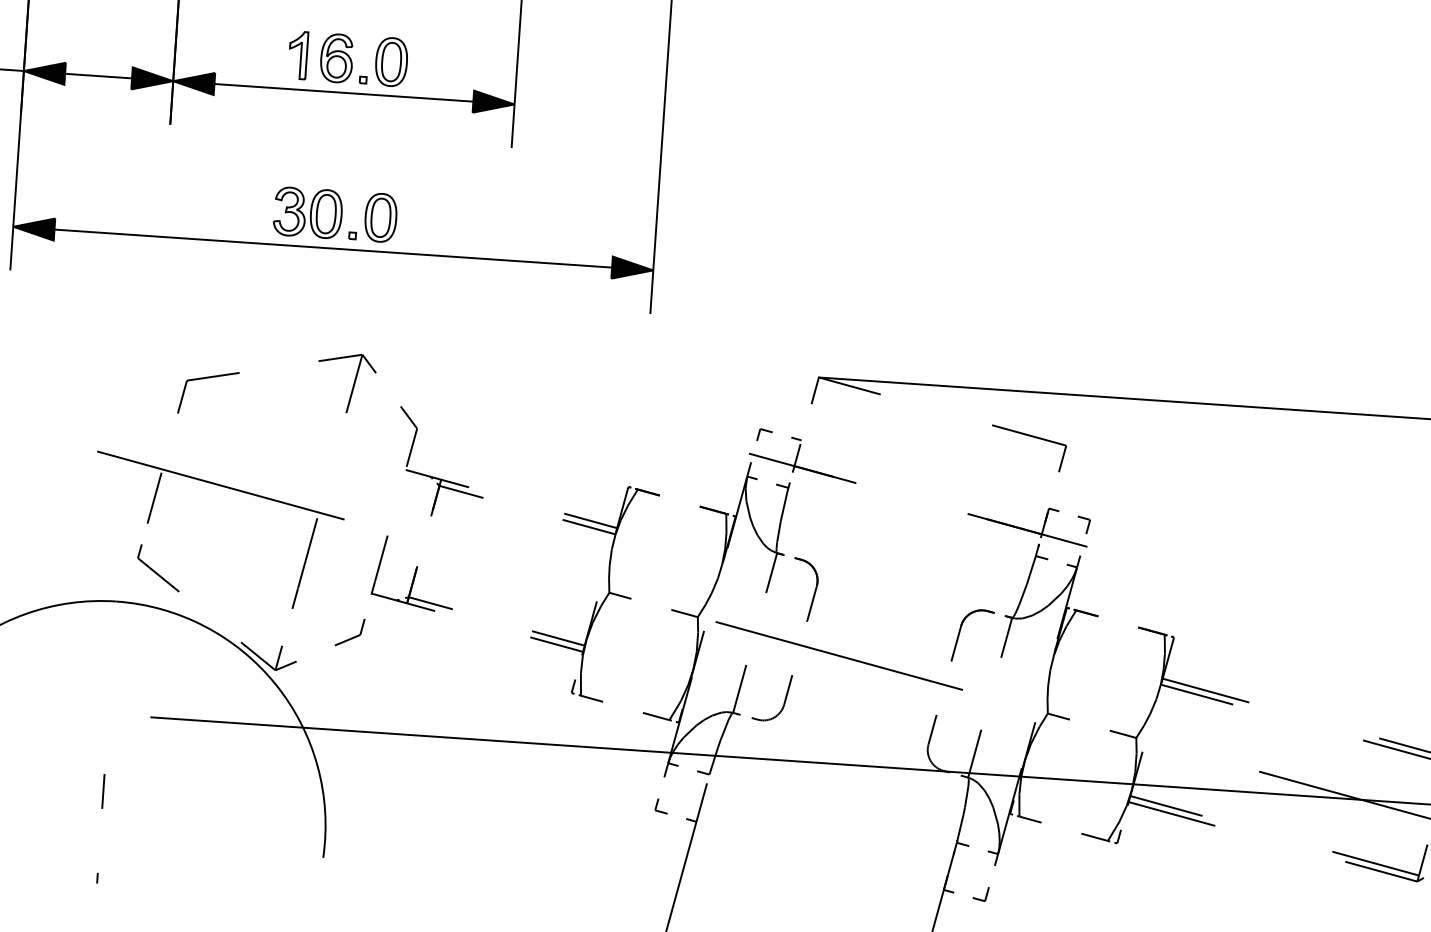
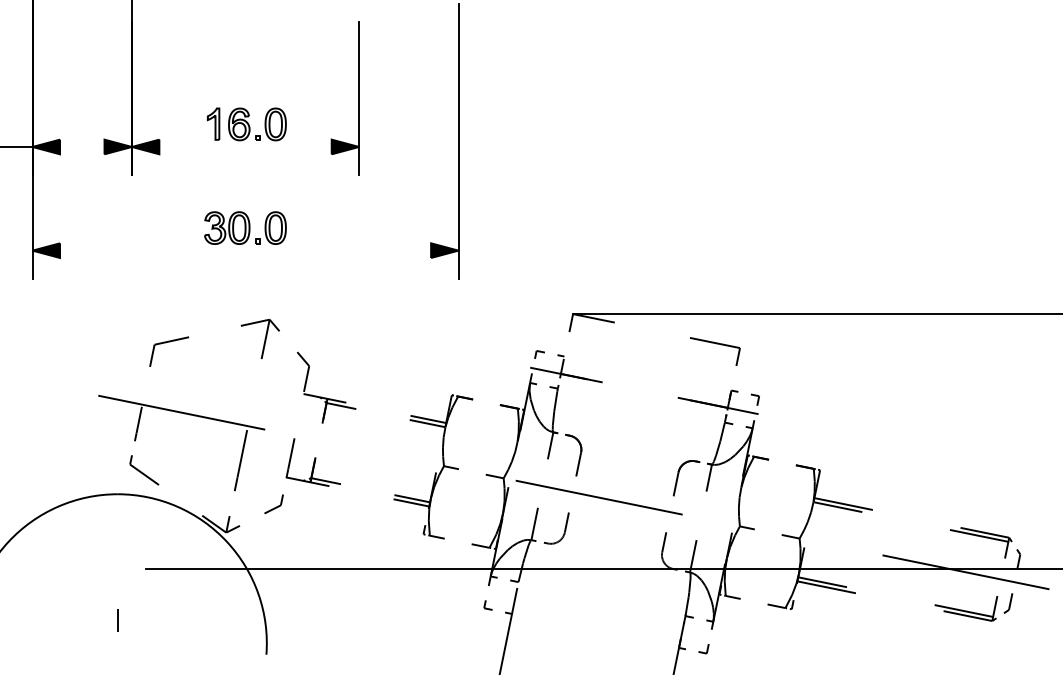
line: (98, 75) -> (82, 146), removed
line: (343, 92) -> (245, 146), removed
line: (333, 248) -> (245, 250), removed

